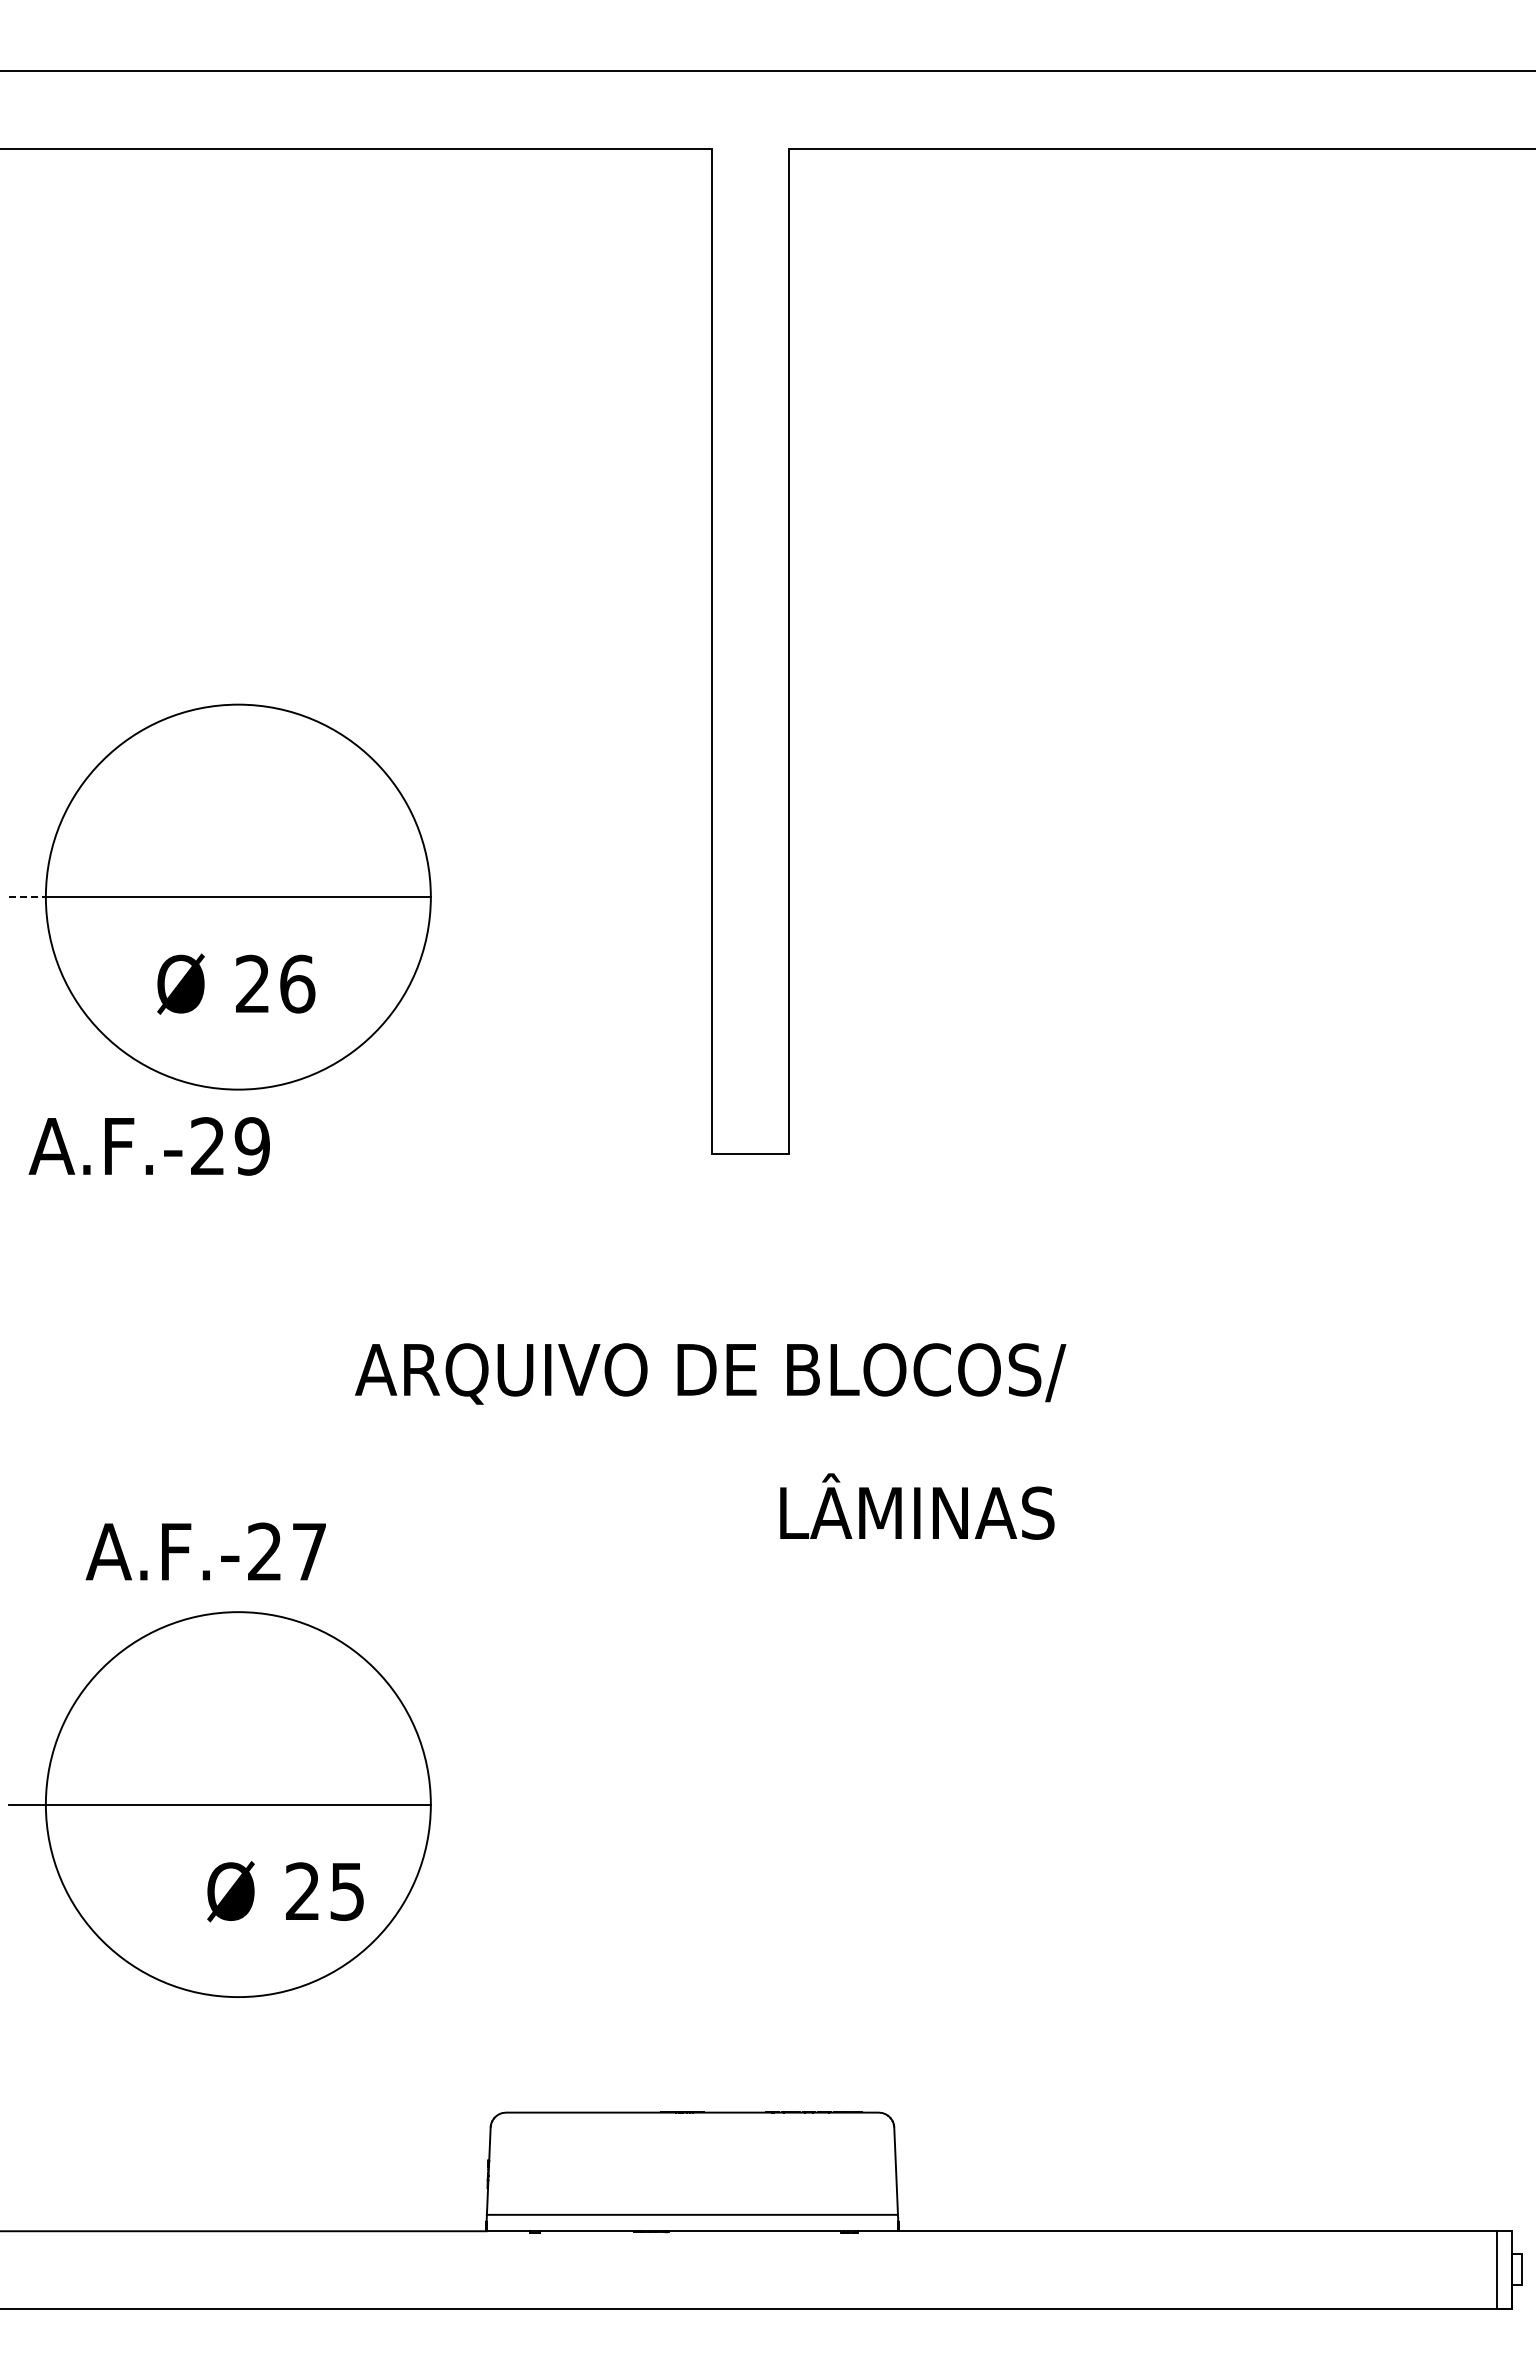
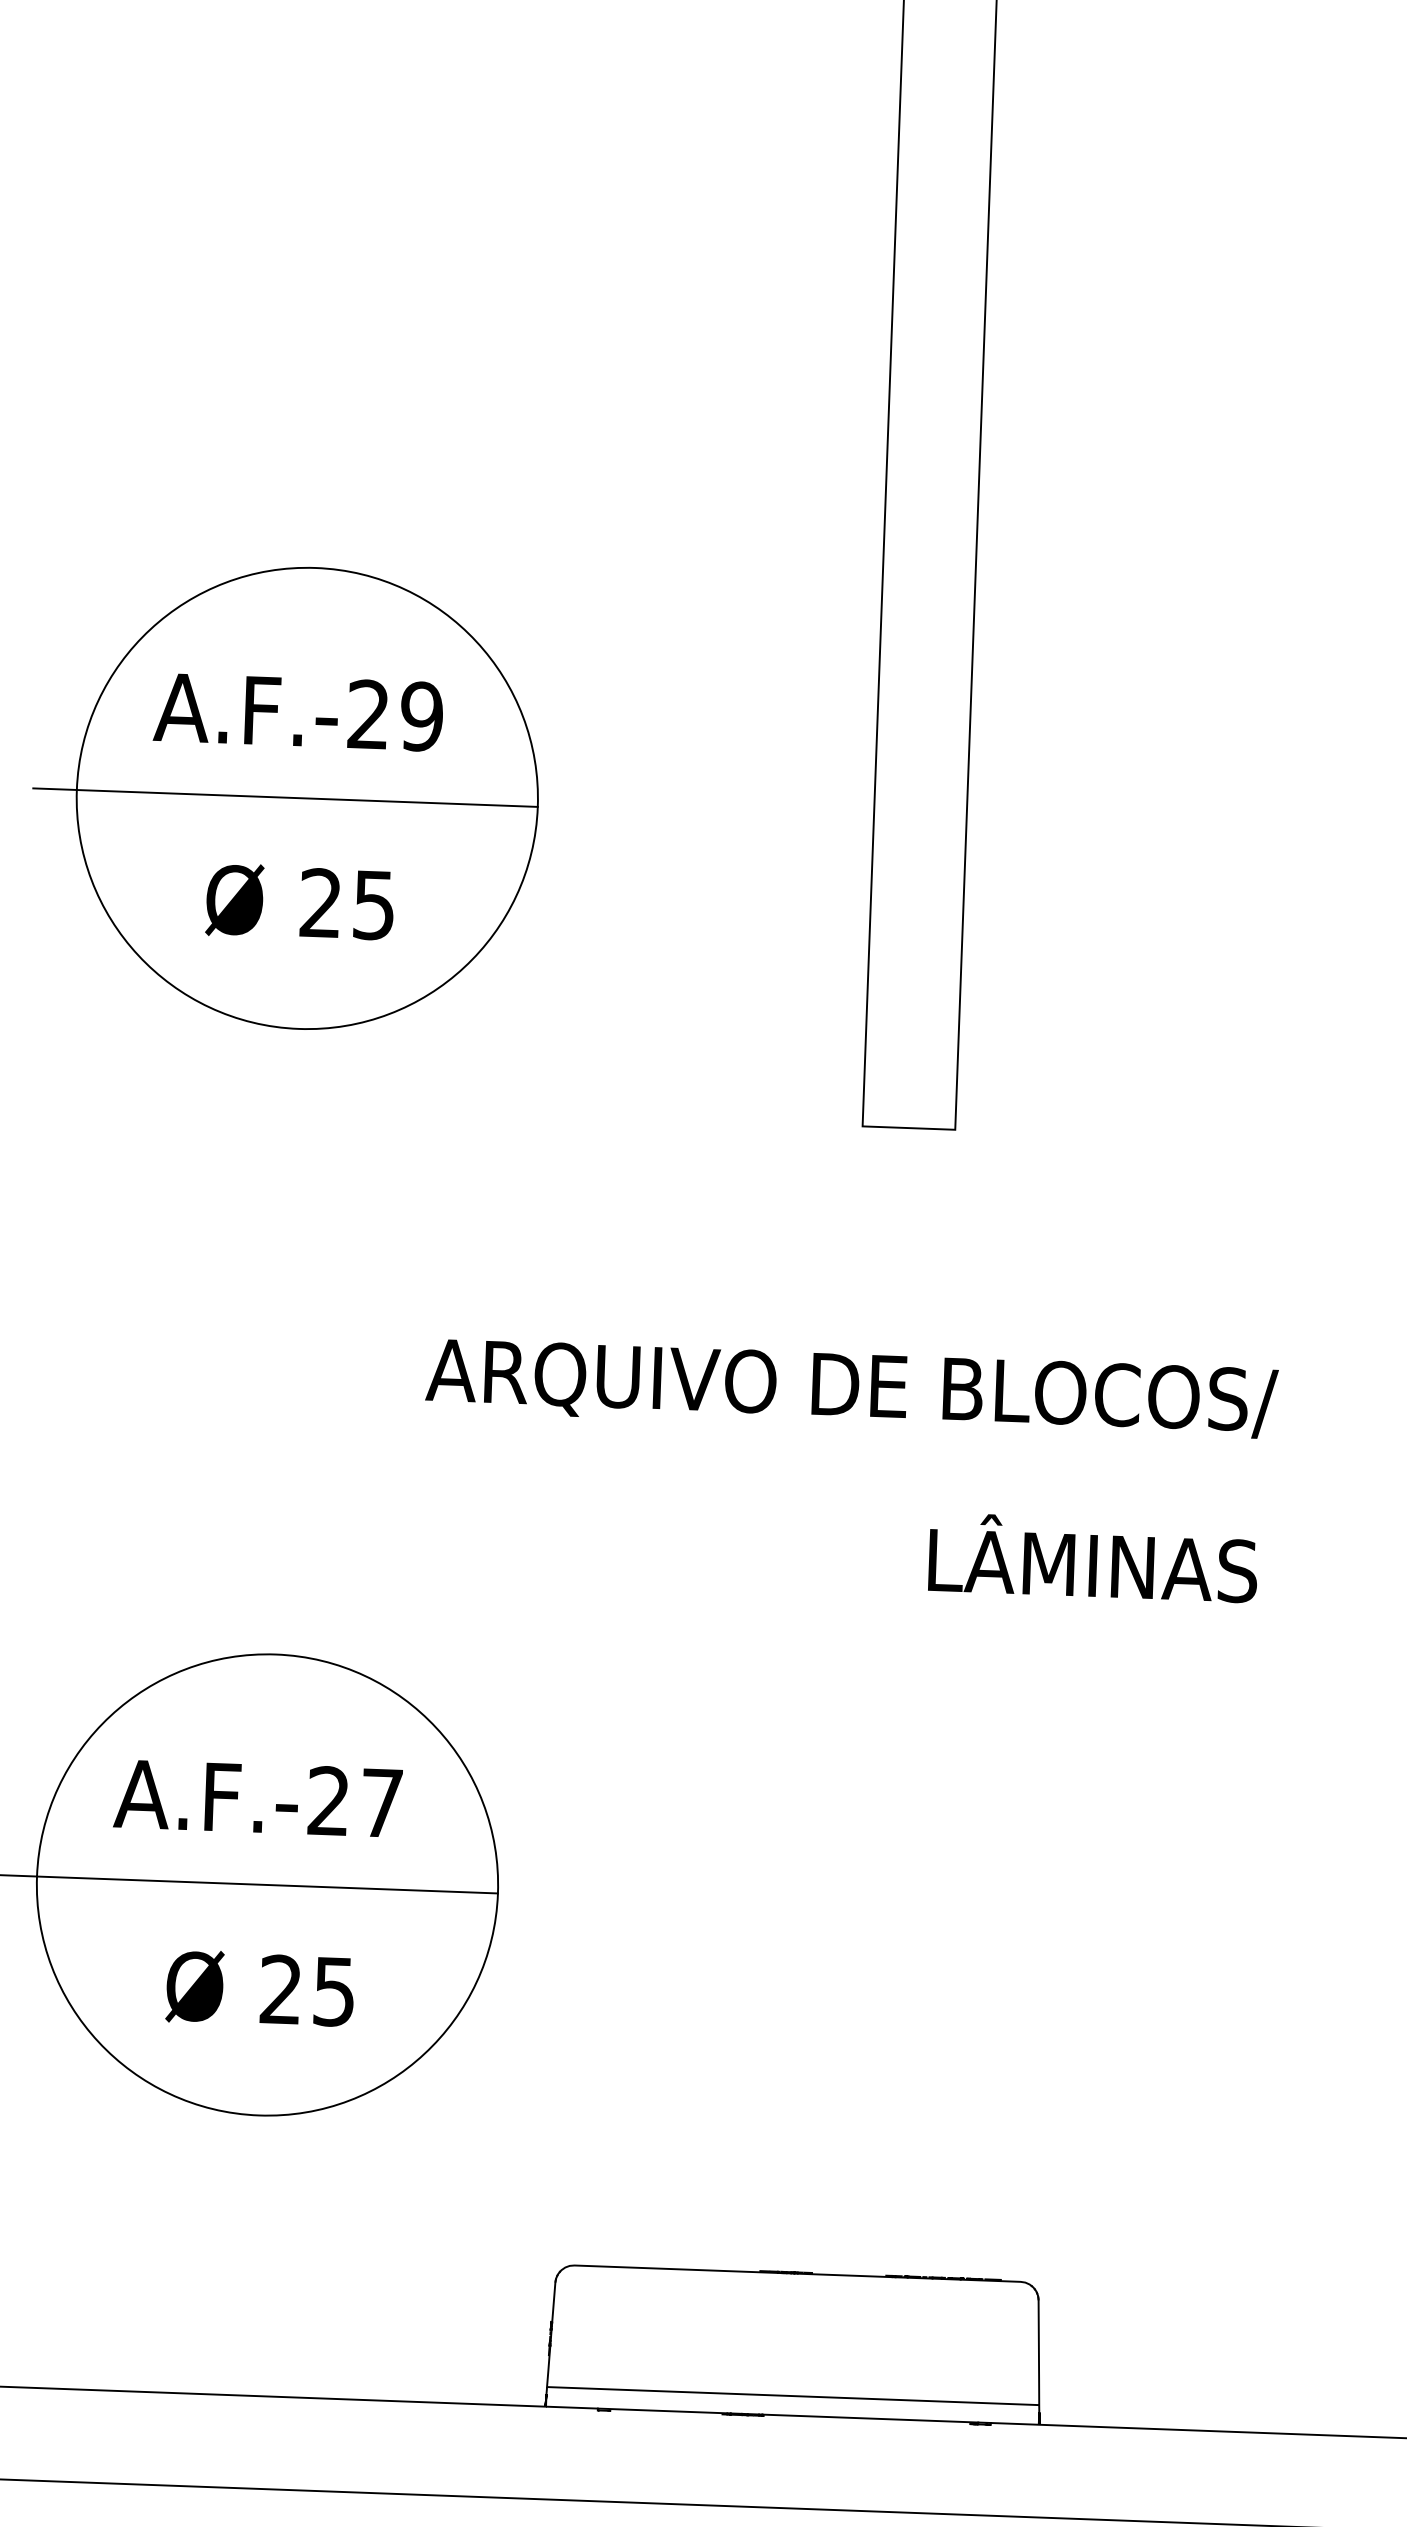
line: (28, 897) -> (56, 789), dashed -> solid
text: (297, 983) -> (374, 904), 26 -> 25
text: (148, 1146) -> (297, 712), moved
text: (205, 1551) -> (257, 1798), moved
text: (285, 1891) -> (260, 1988), moved

